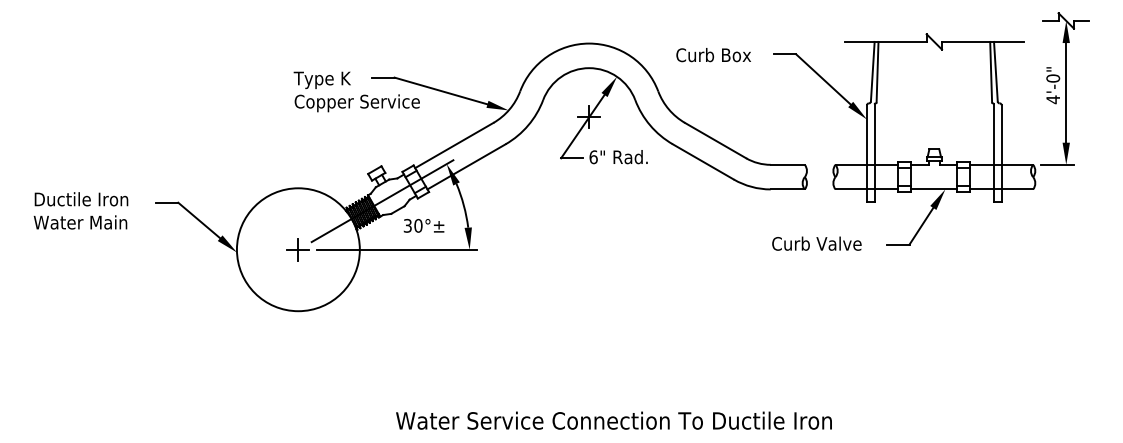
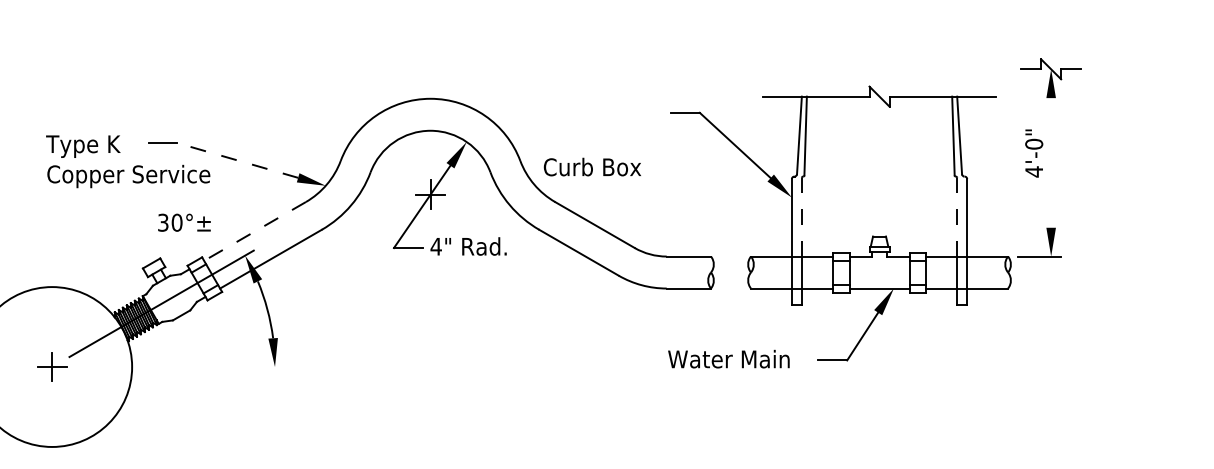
text: (713, 55) -> (592, 167), moved
line: (440, 90) -> (237, 159), solid -> dashed
line: (1066, 92) -> (1051, 162), removed
line: (874, 134) -> (801, 217), solid -> dashed
line: (994, 134) -> (957, 217), solid -> dashed
line: (453, 145) -> (253, 231), solid -> dashed
text: (593, 157) -> (436, 247), 6" -> 4"
text: (423, 225) -> (183, 222), moved
text: (818, 243) -> (728, 358), Curb Valve -> Water Main
line: (397, 249) -> (181, 366), removed

